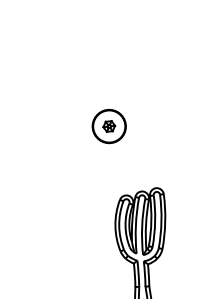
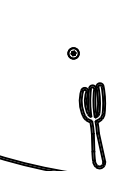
part: (109, 126) -> (73, 53), size x0.62

